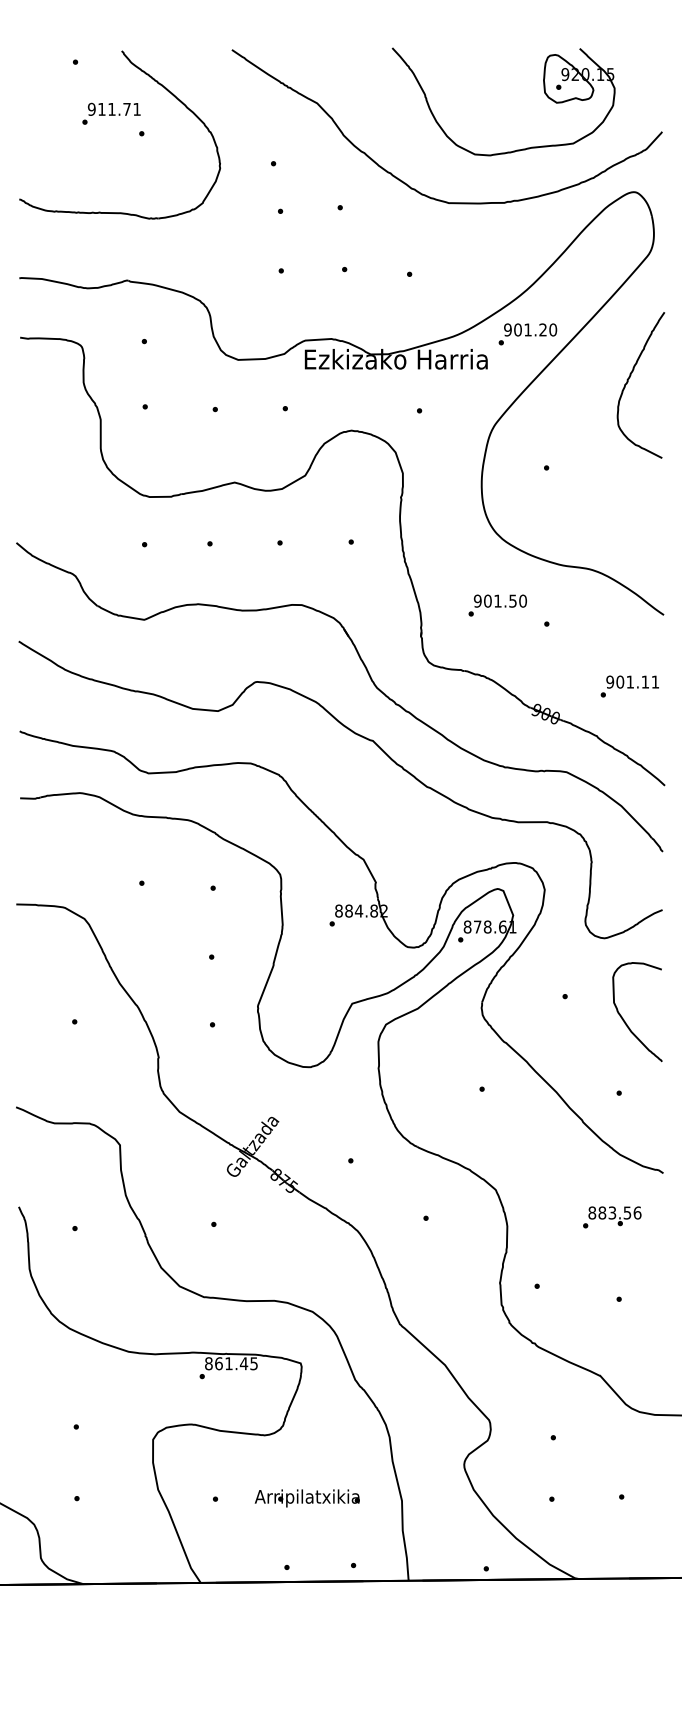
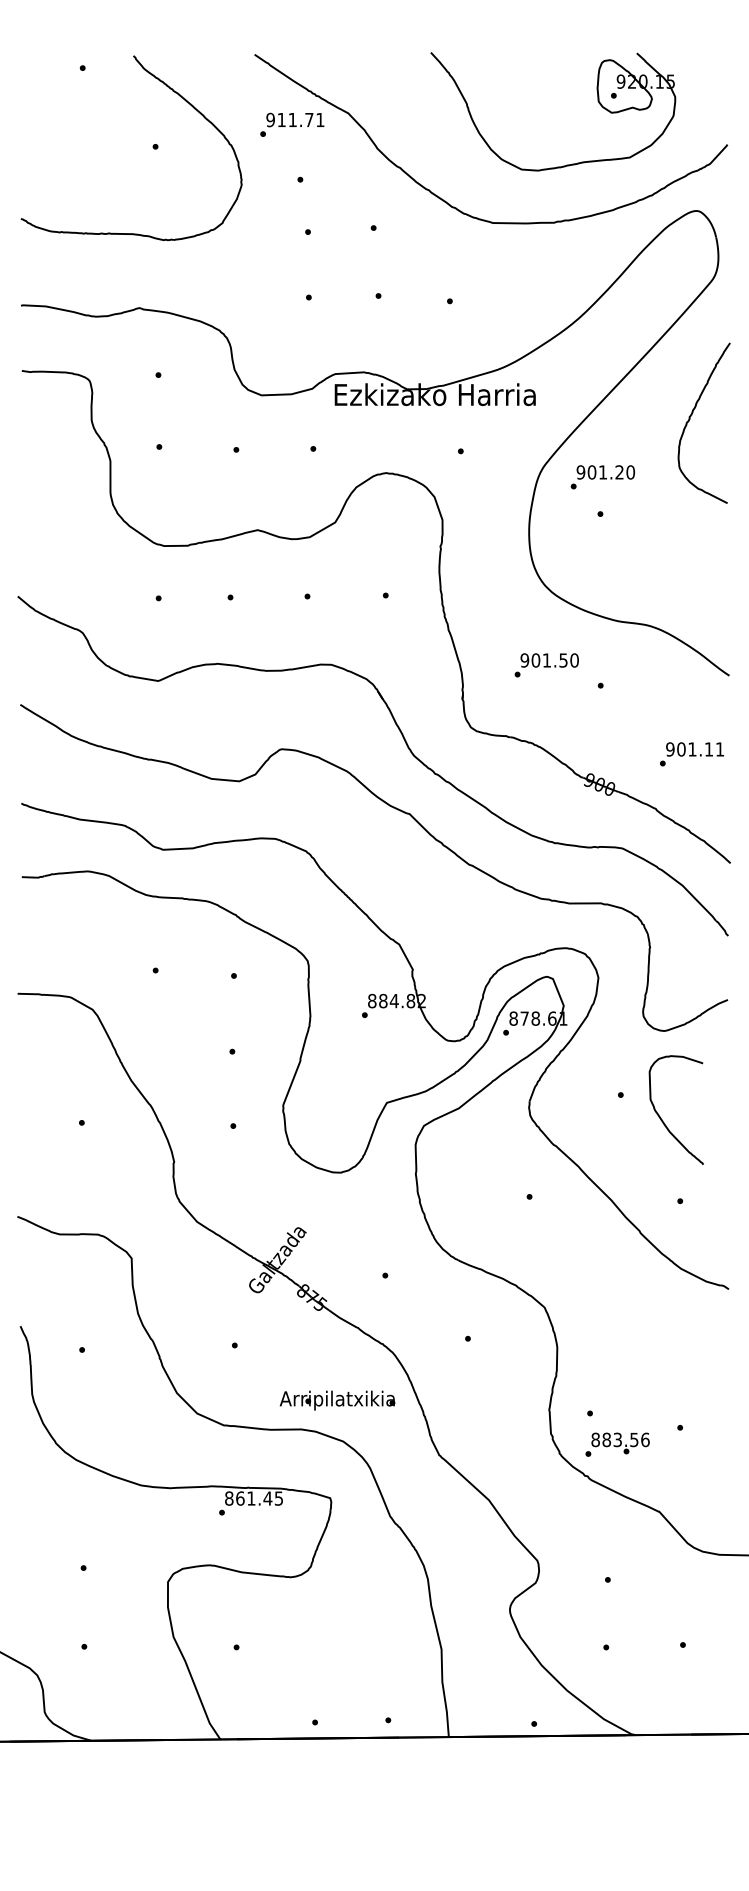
text: (111, 113) -> (292, 124), moved
text: (527, 334) -> (602, 477), moved
curve: (623, 1018) -> (661, 1117), moved
text: (612, 1217) -> (617, 1444), moved
text: (307, 1498) -> (337, 1400), moved

